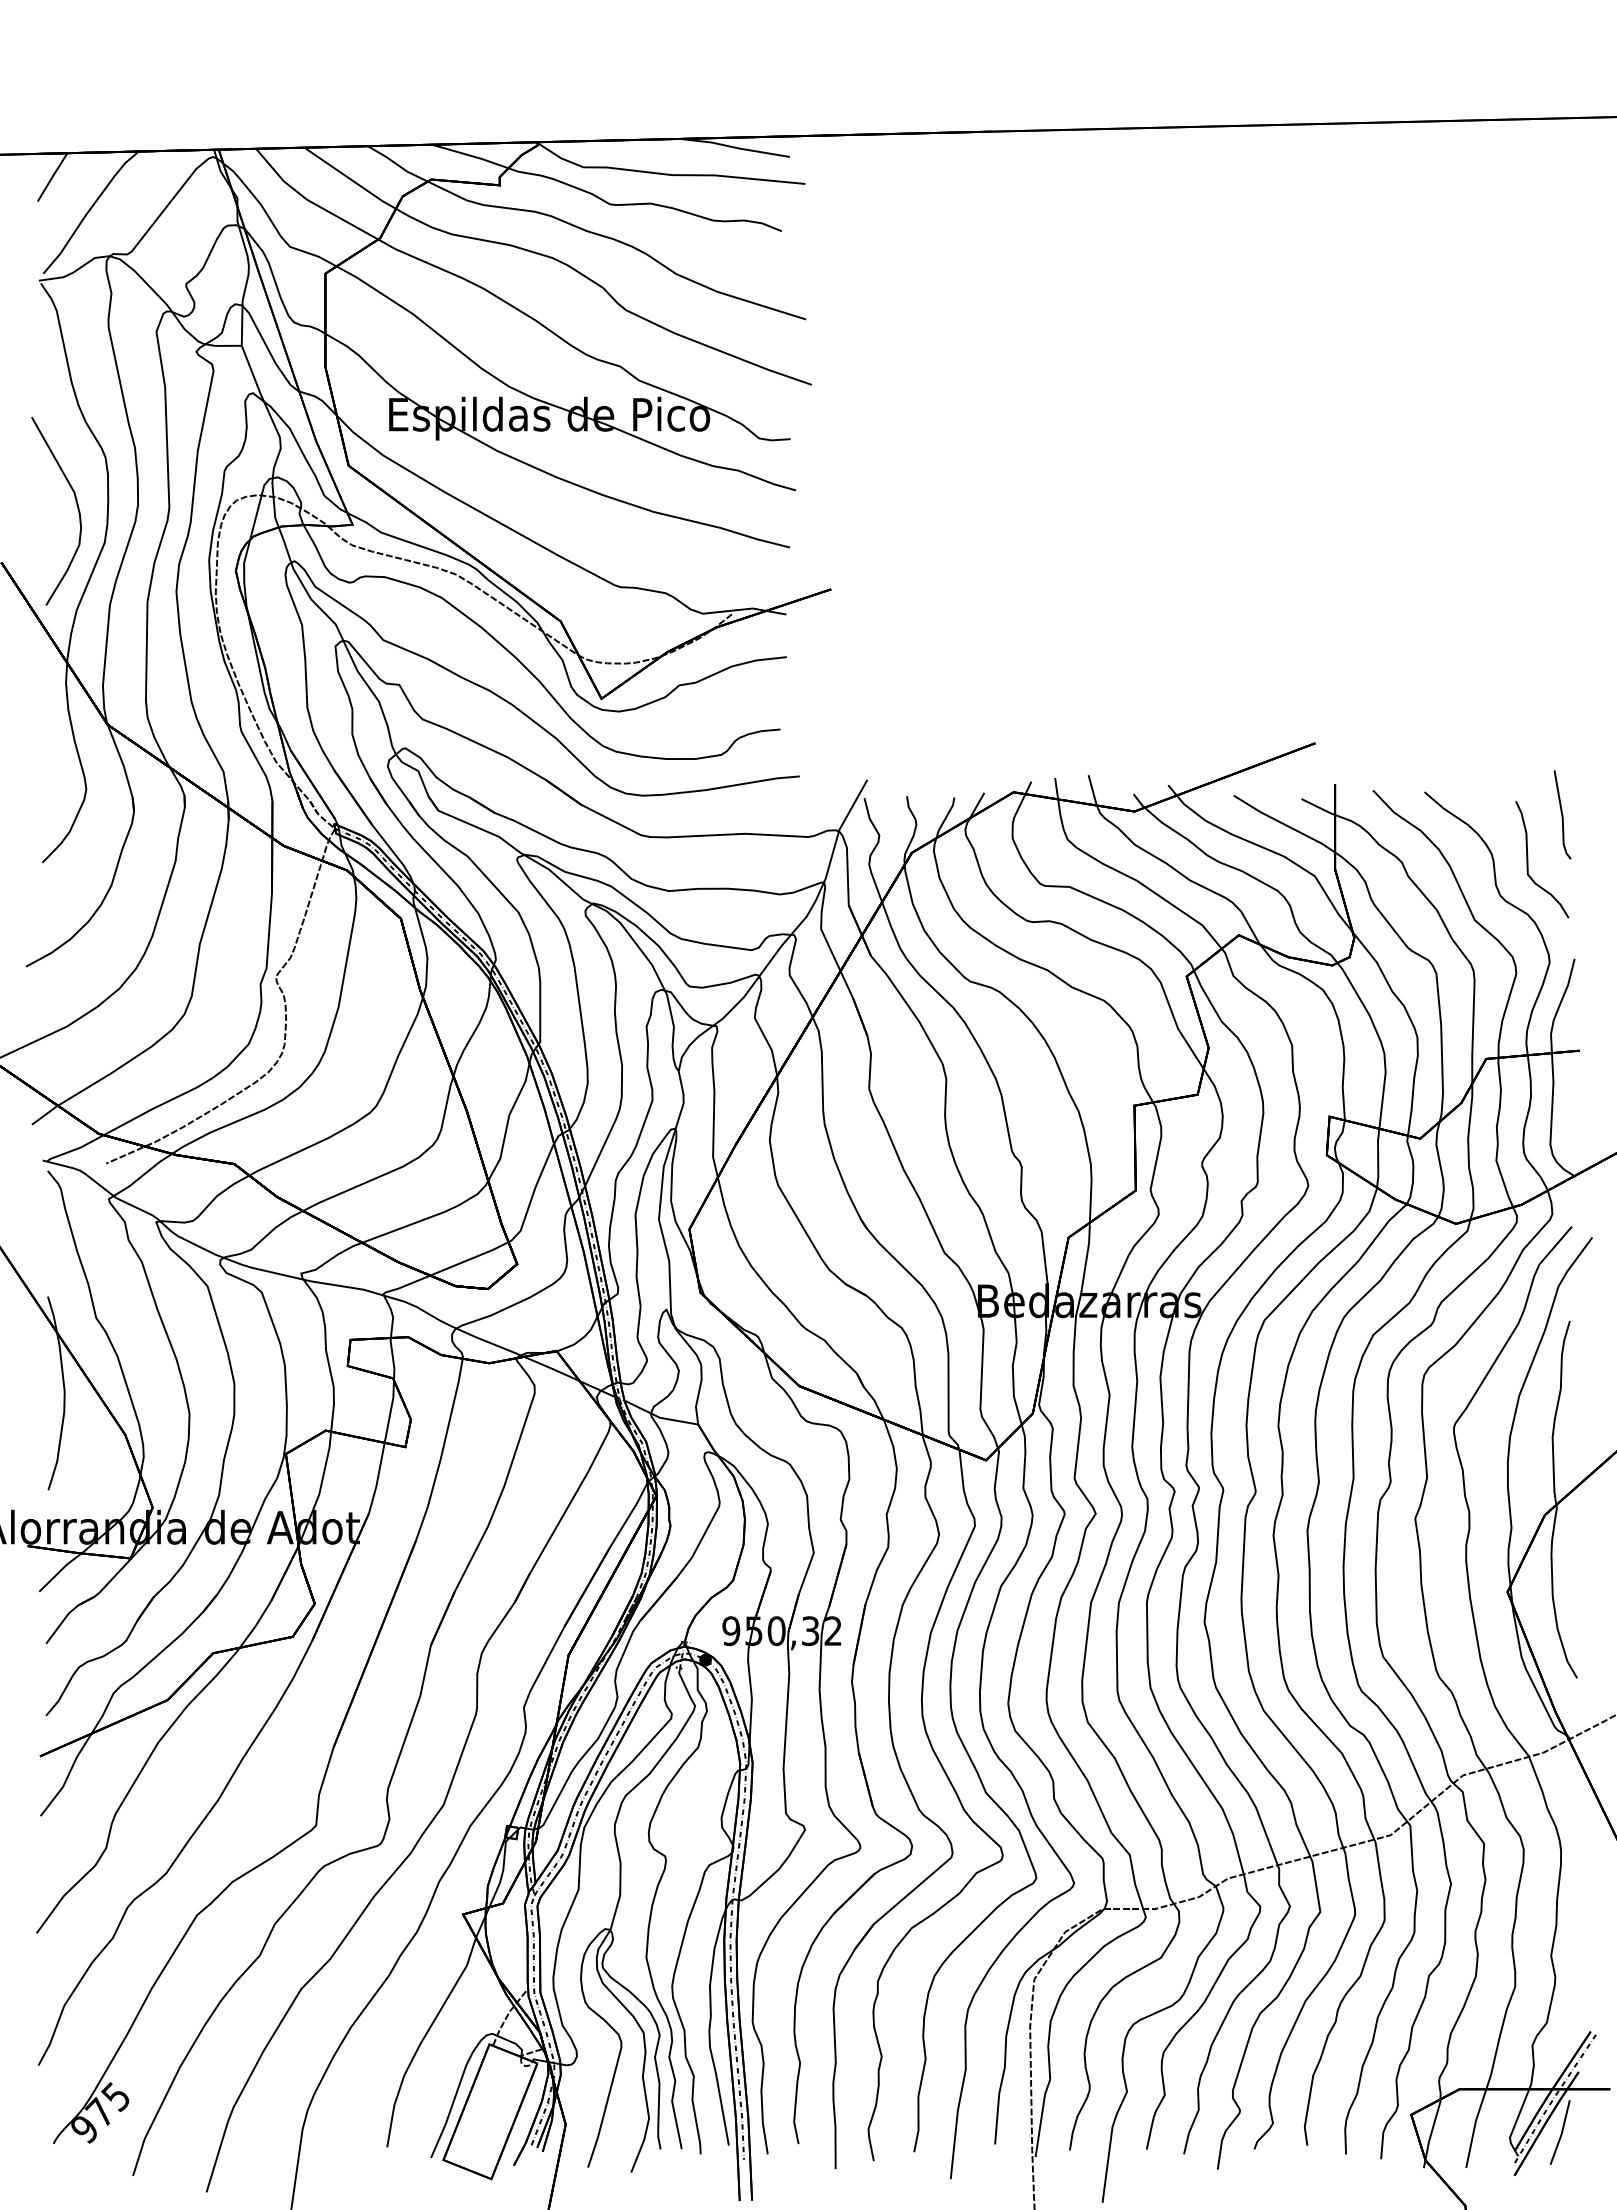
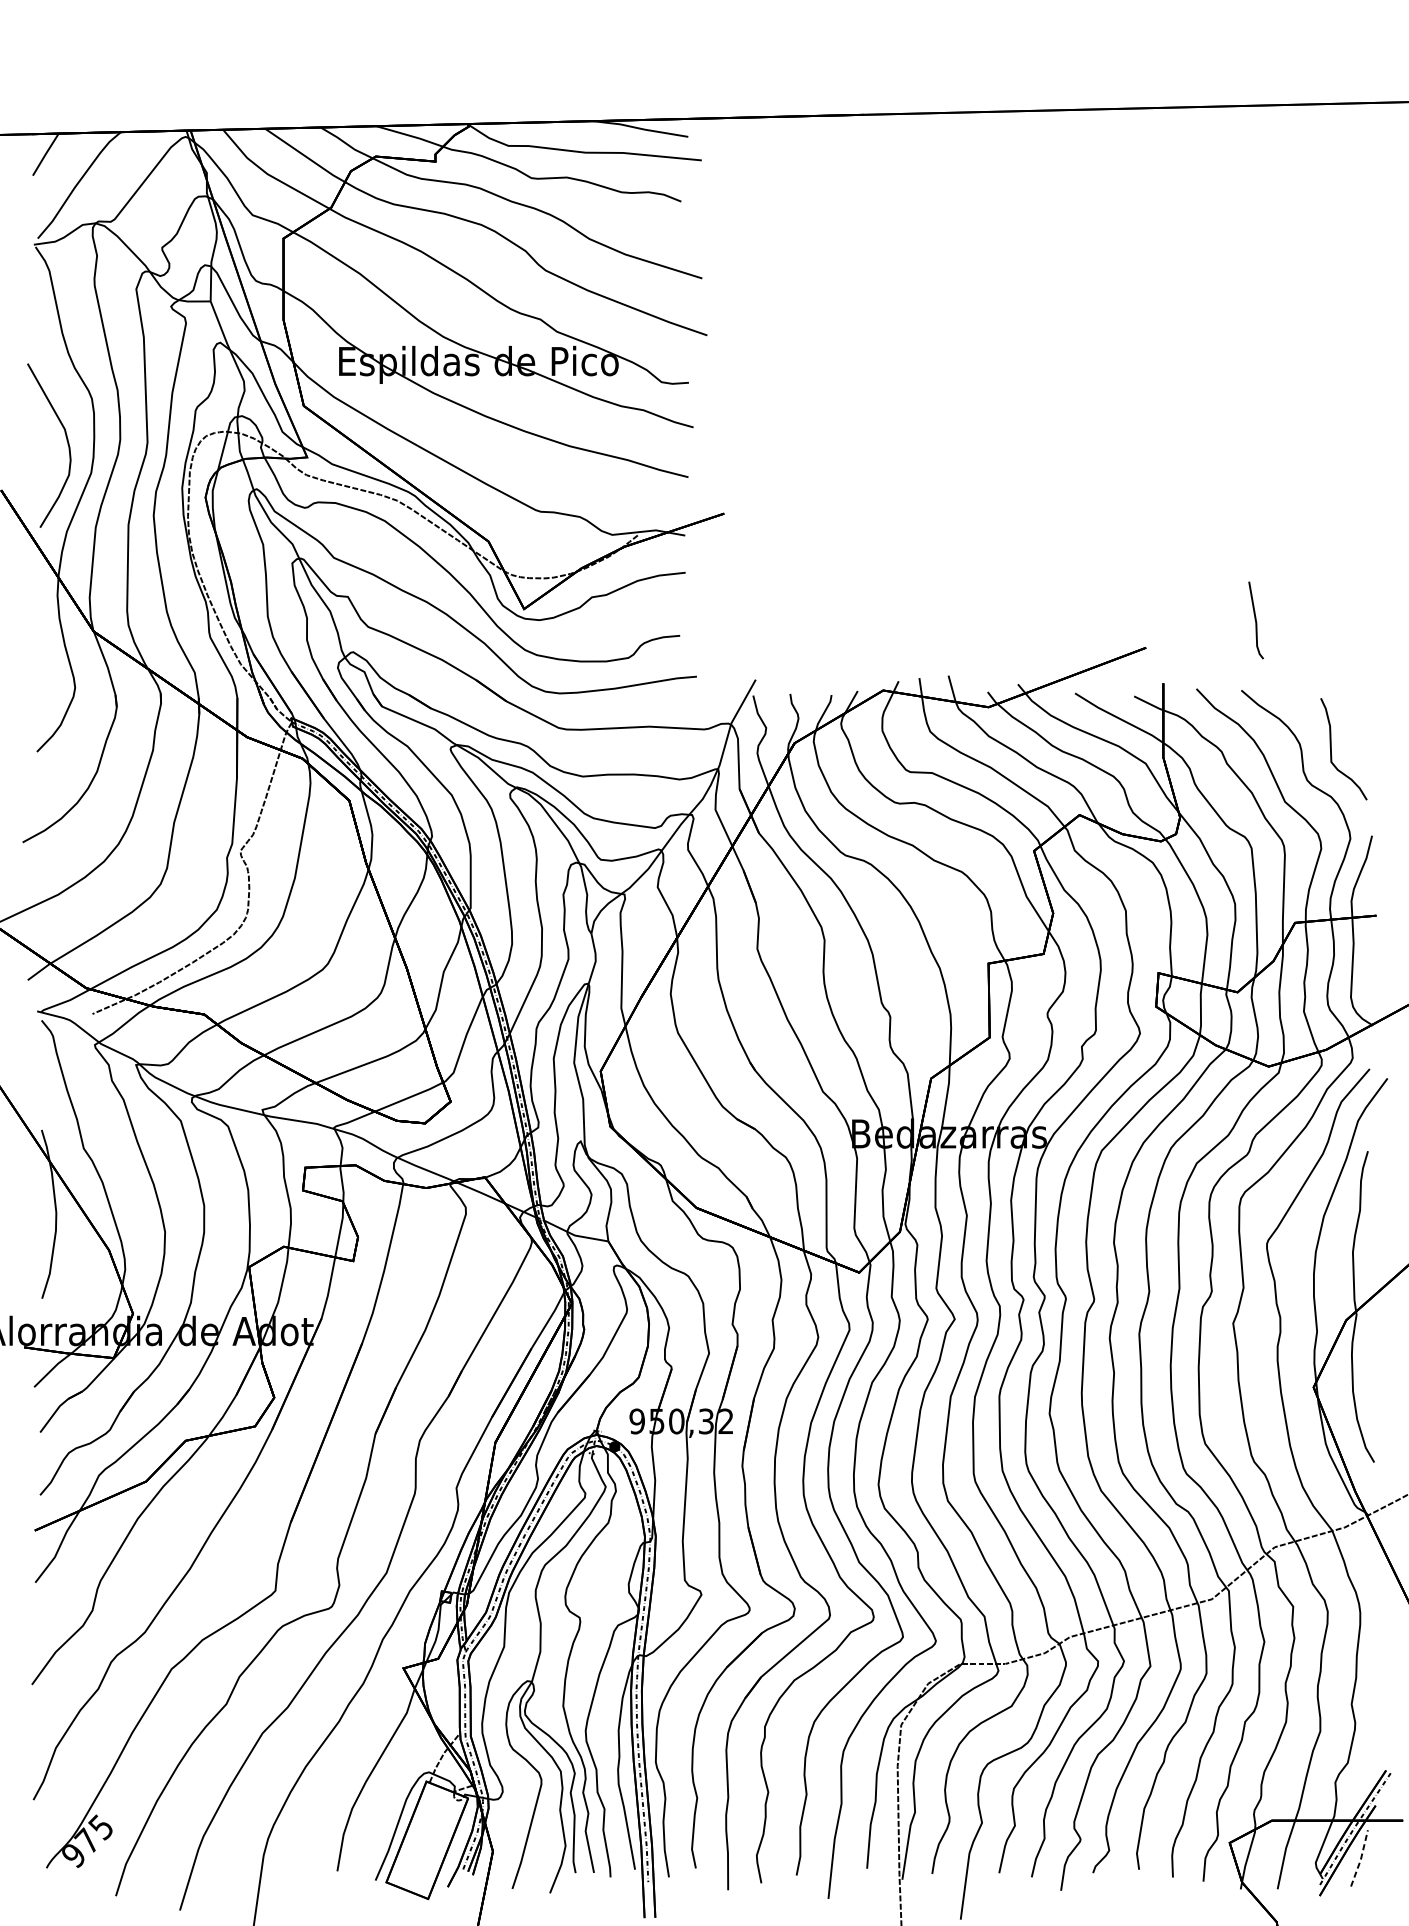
line: (1562, 814) -> (1256, 620), moved
line: (1561, 2133) -> (1360, 1859), solid -> dashed

